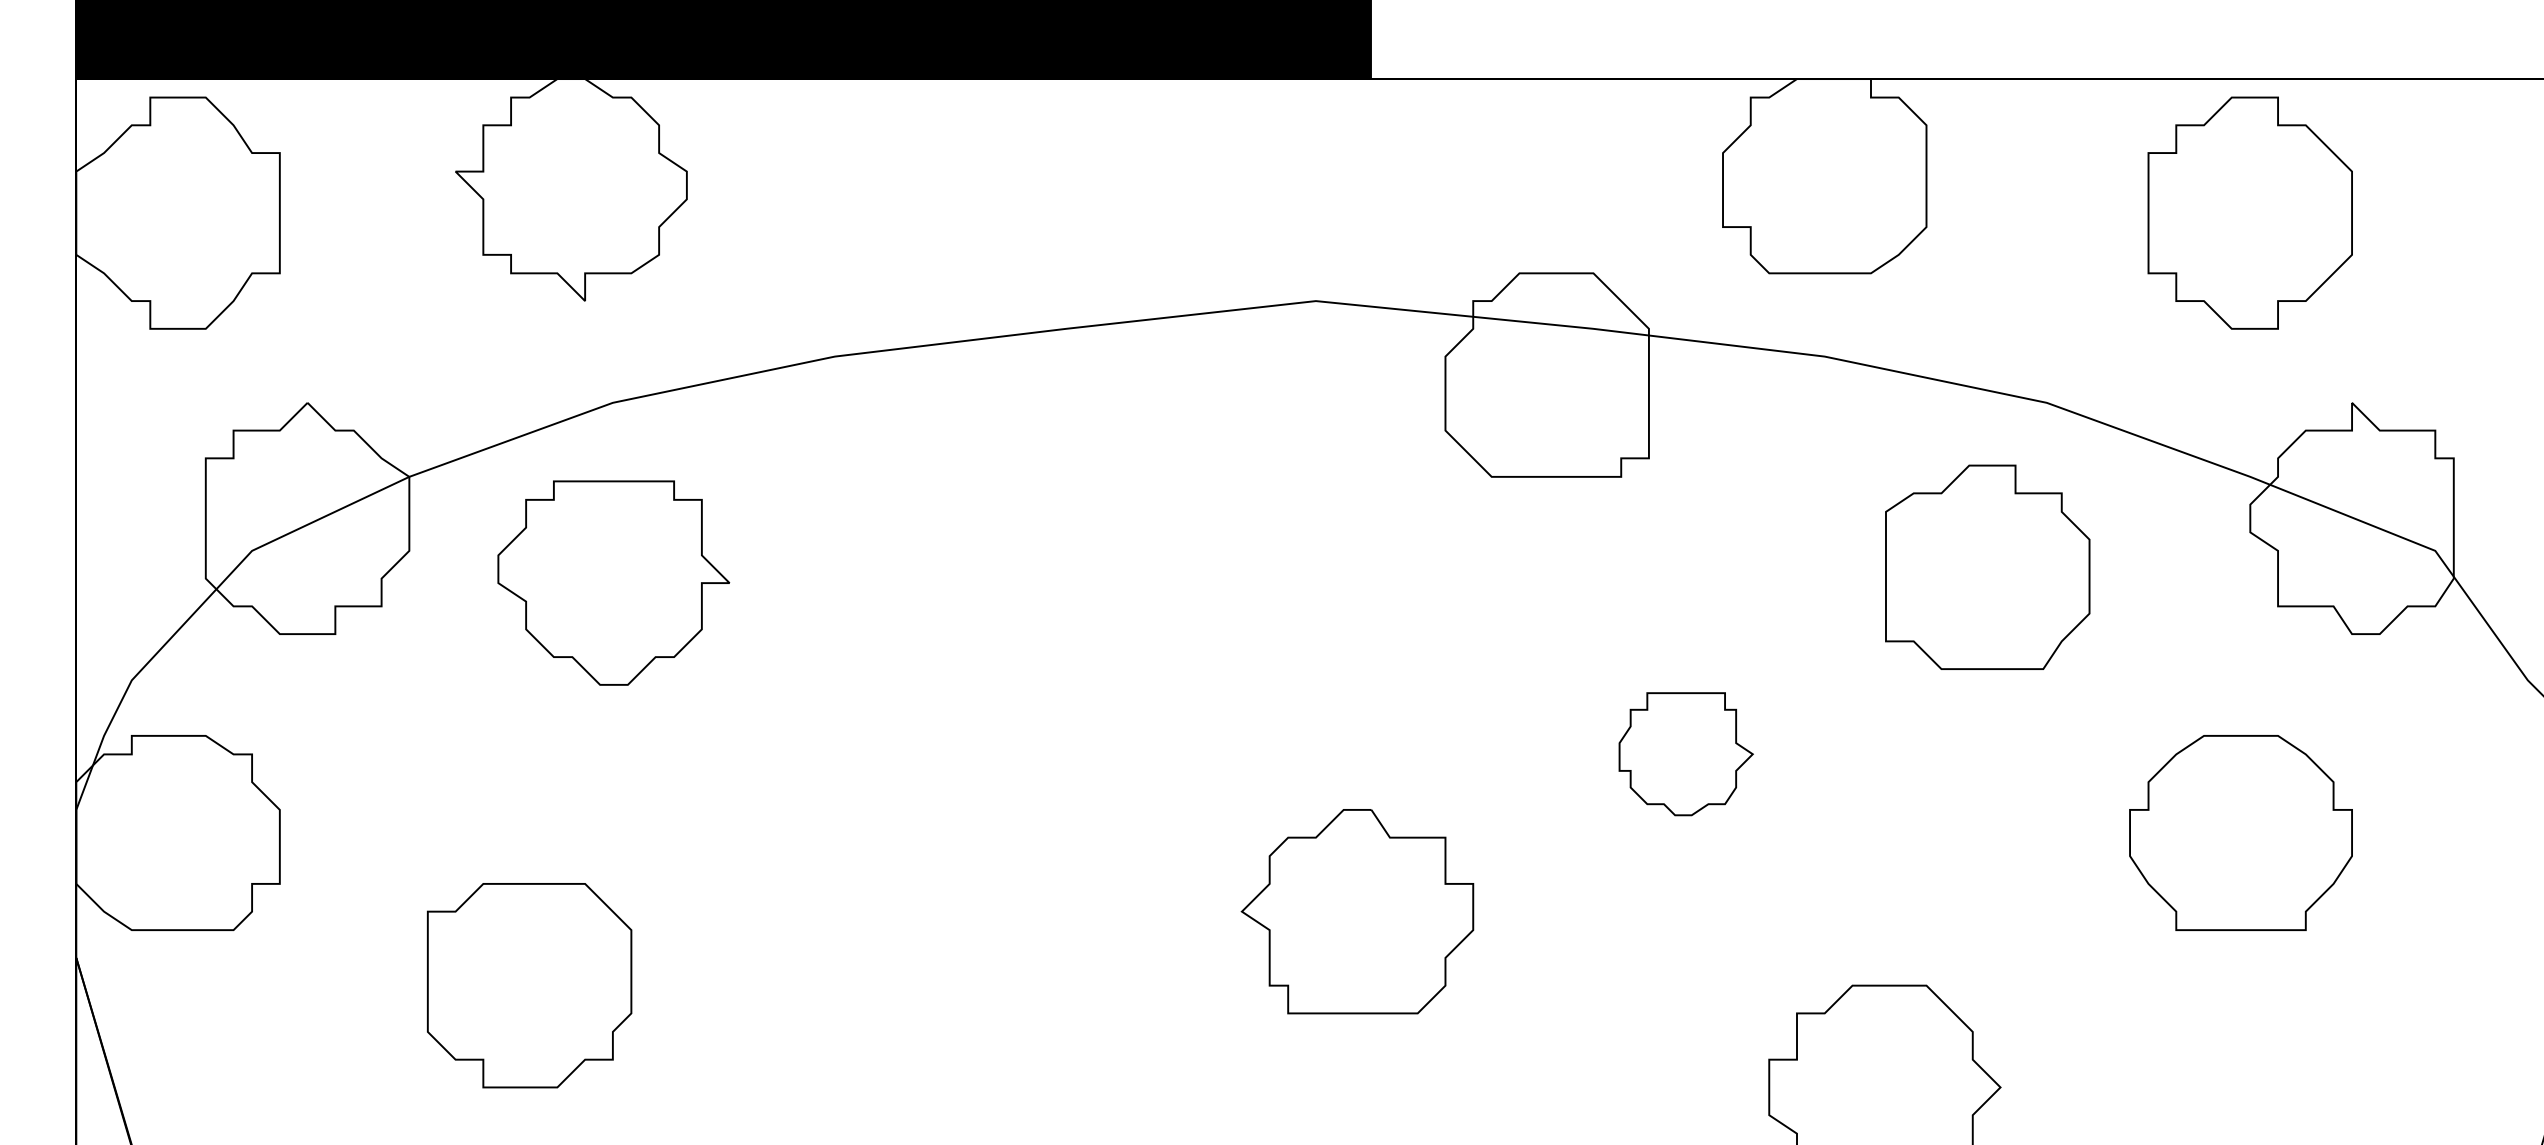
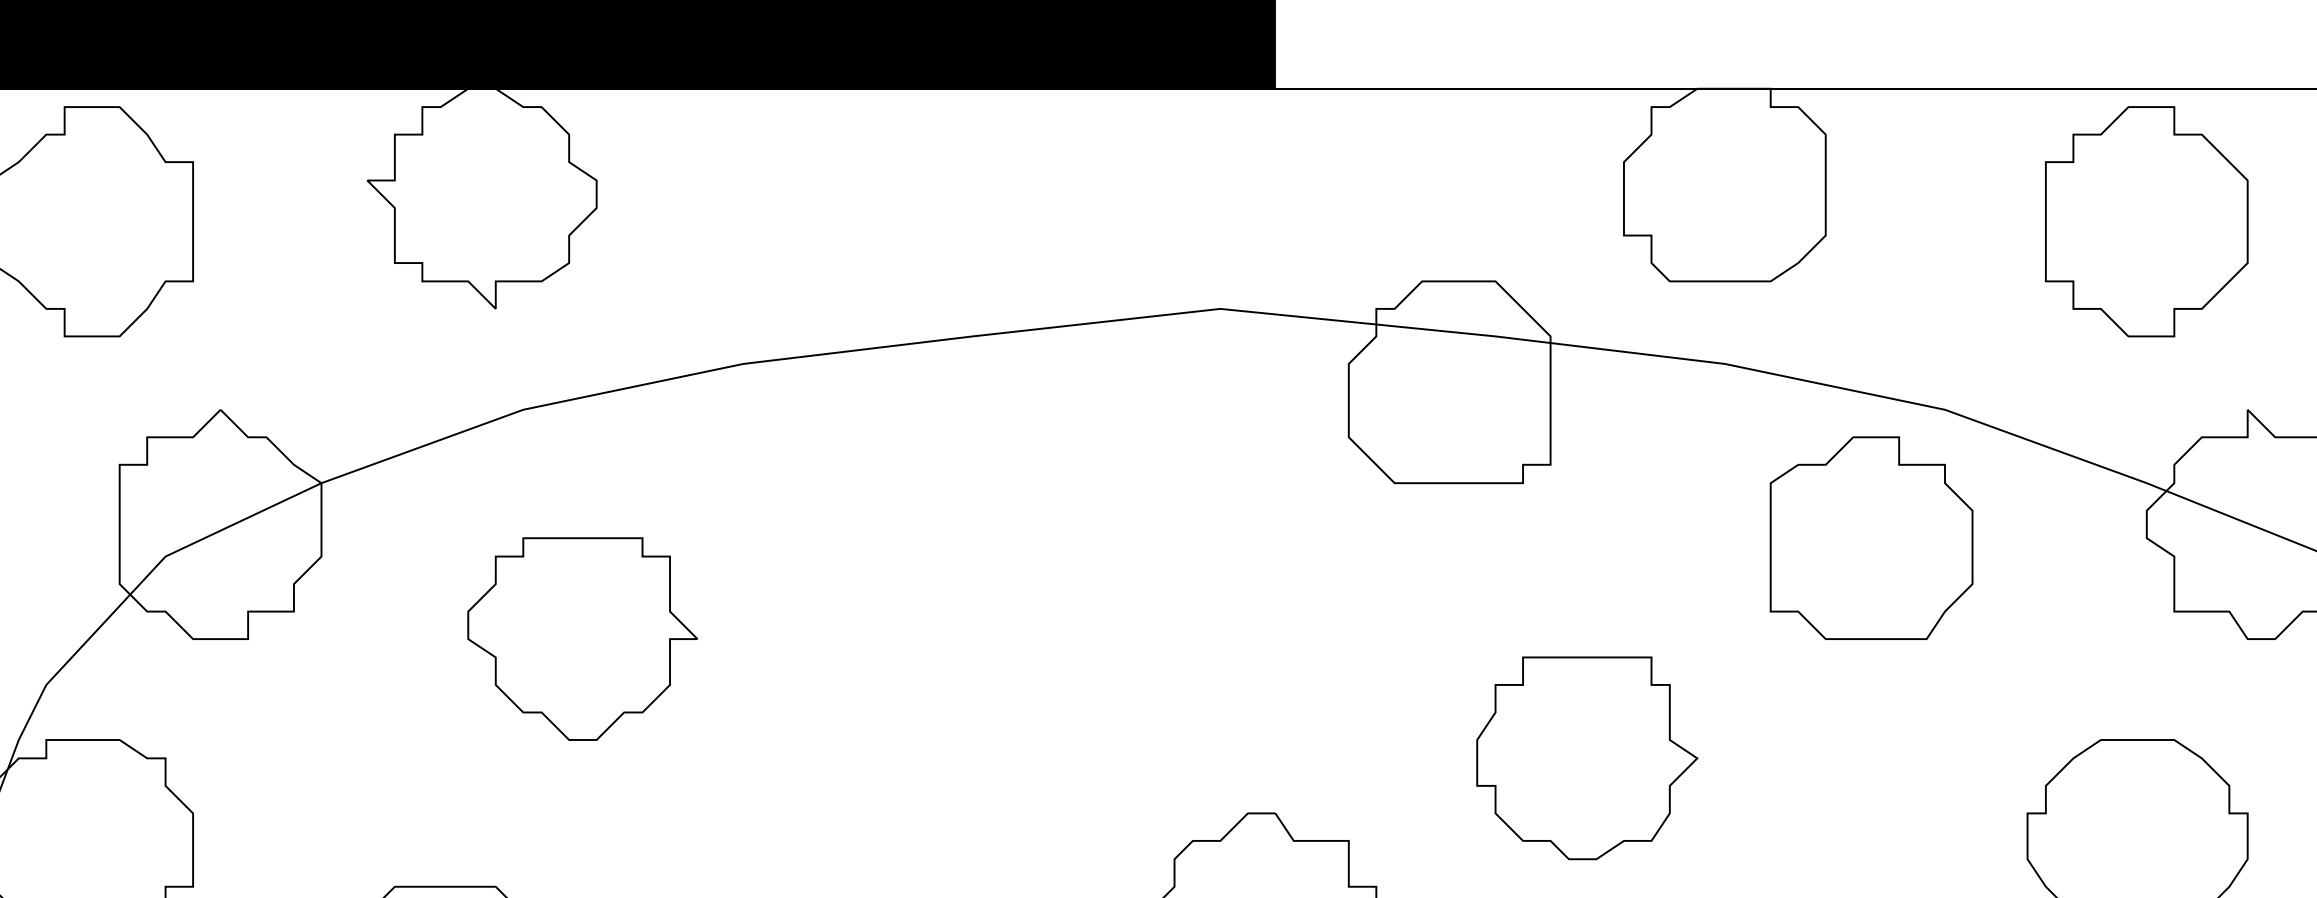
part: (1987, 566) -> (1871, 537), moved
part: (613, 582) -> (582, 638), moved
part: (1686, 753) -> (1587, 757), size x1.67

